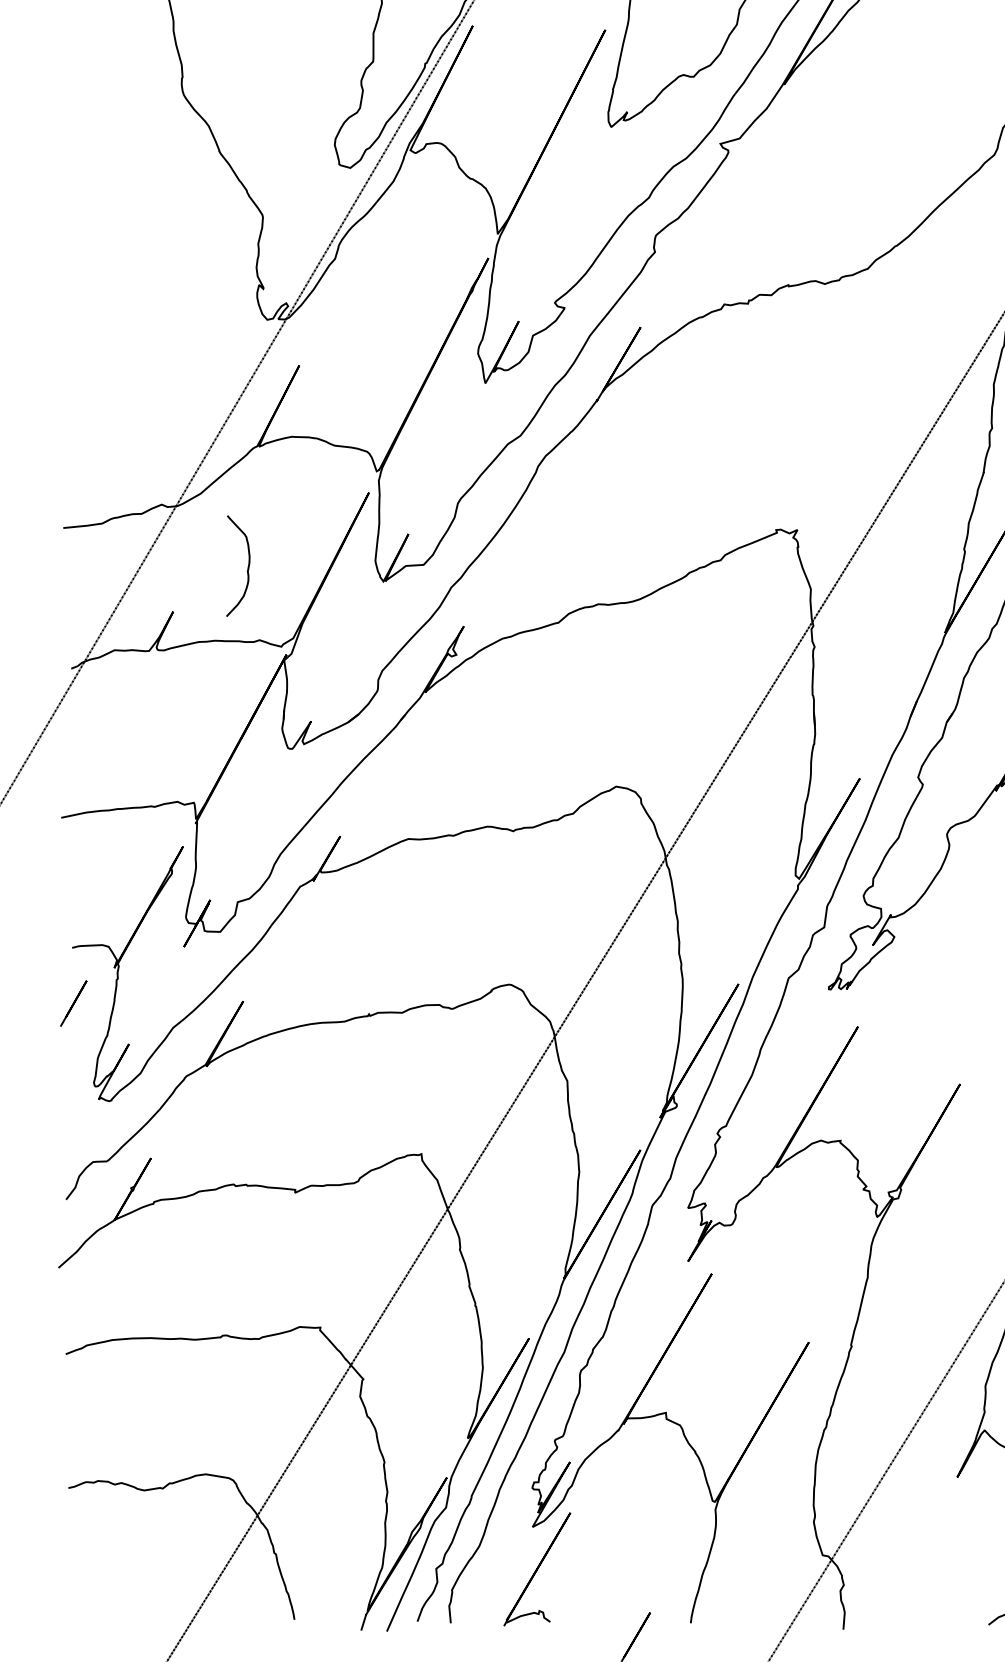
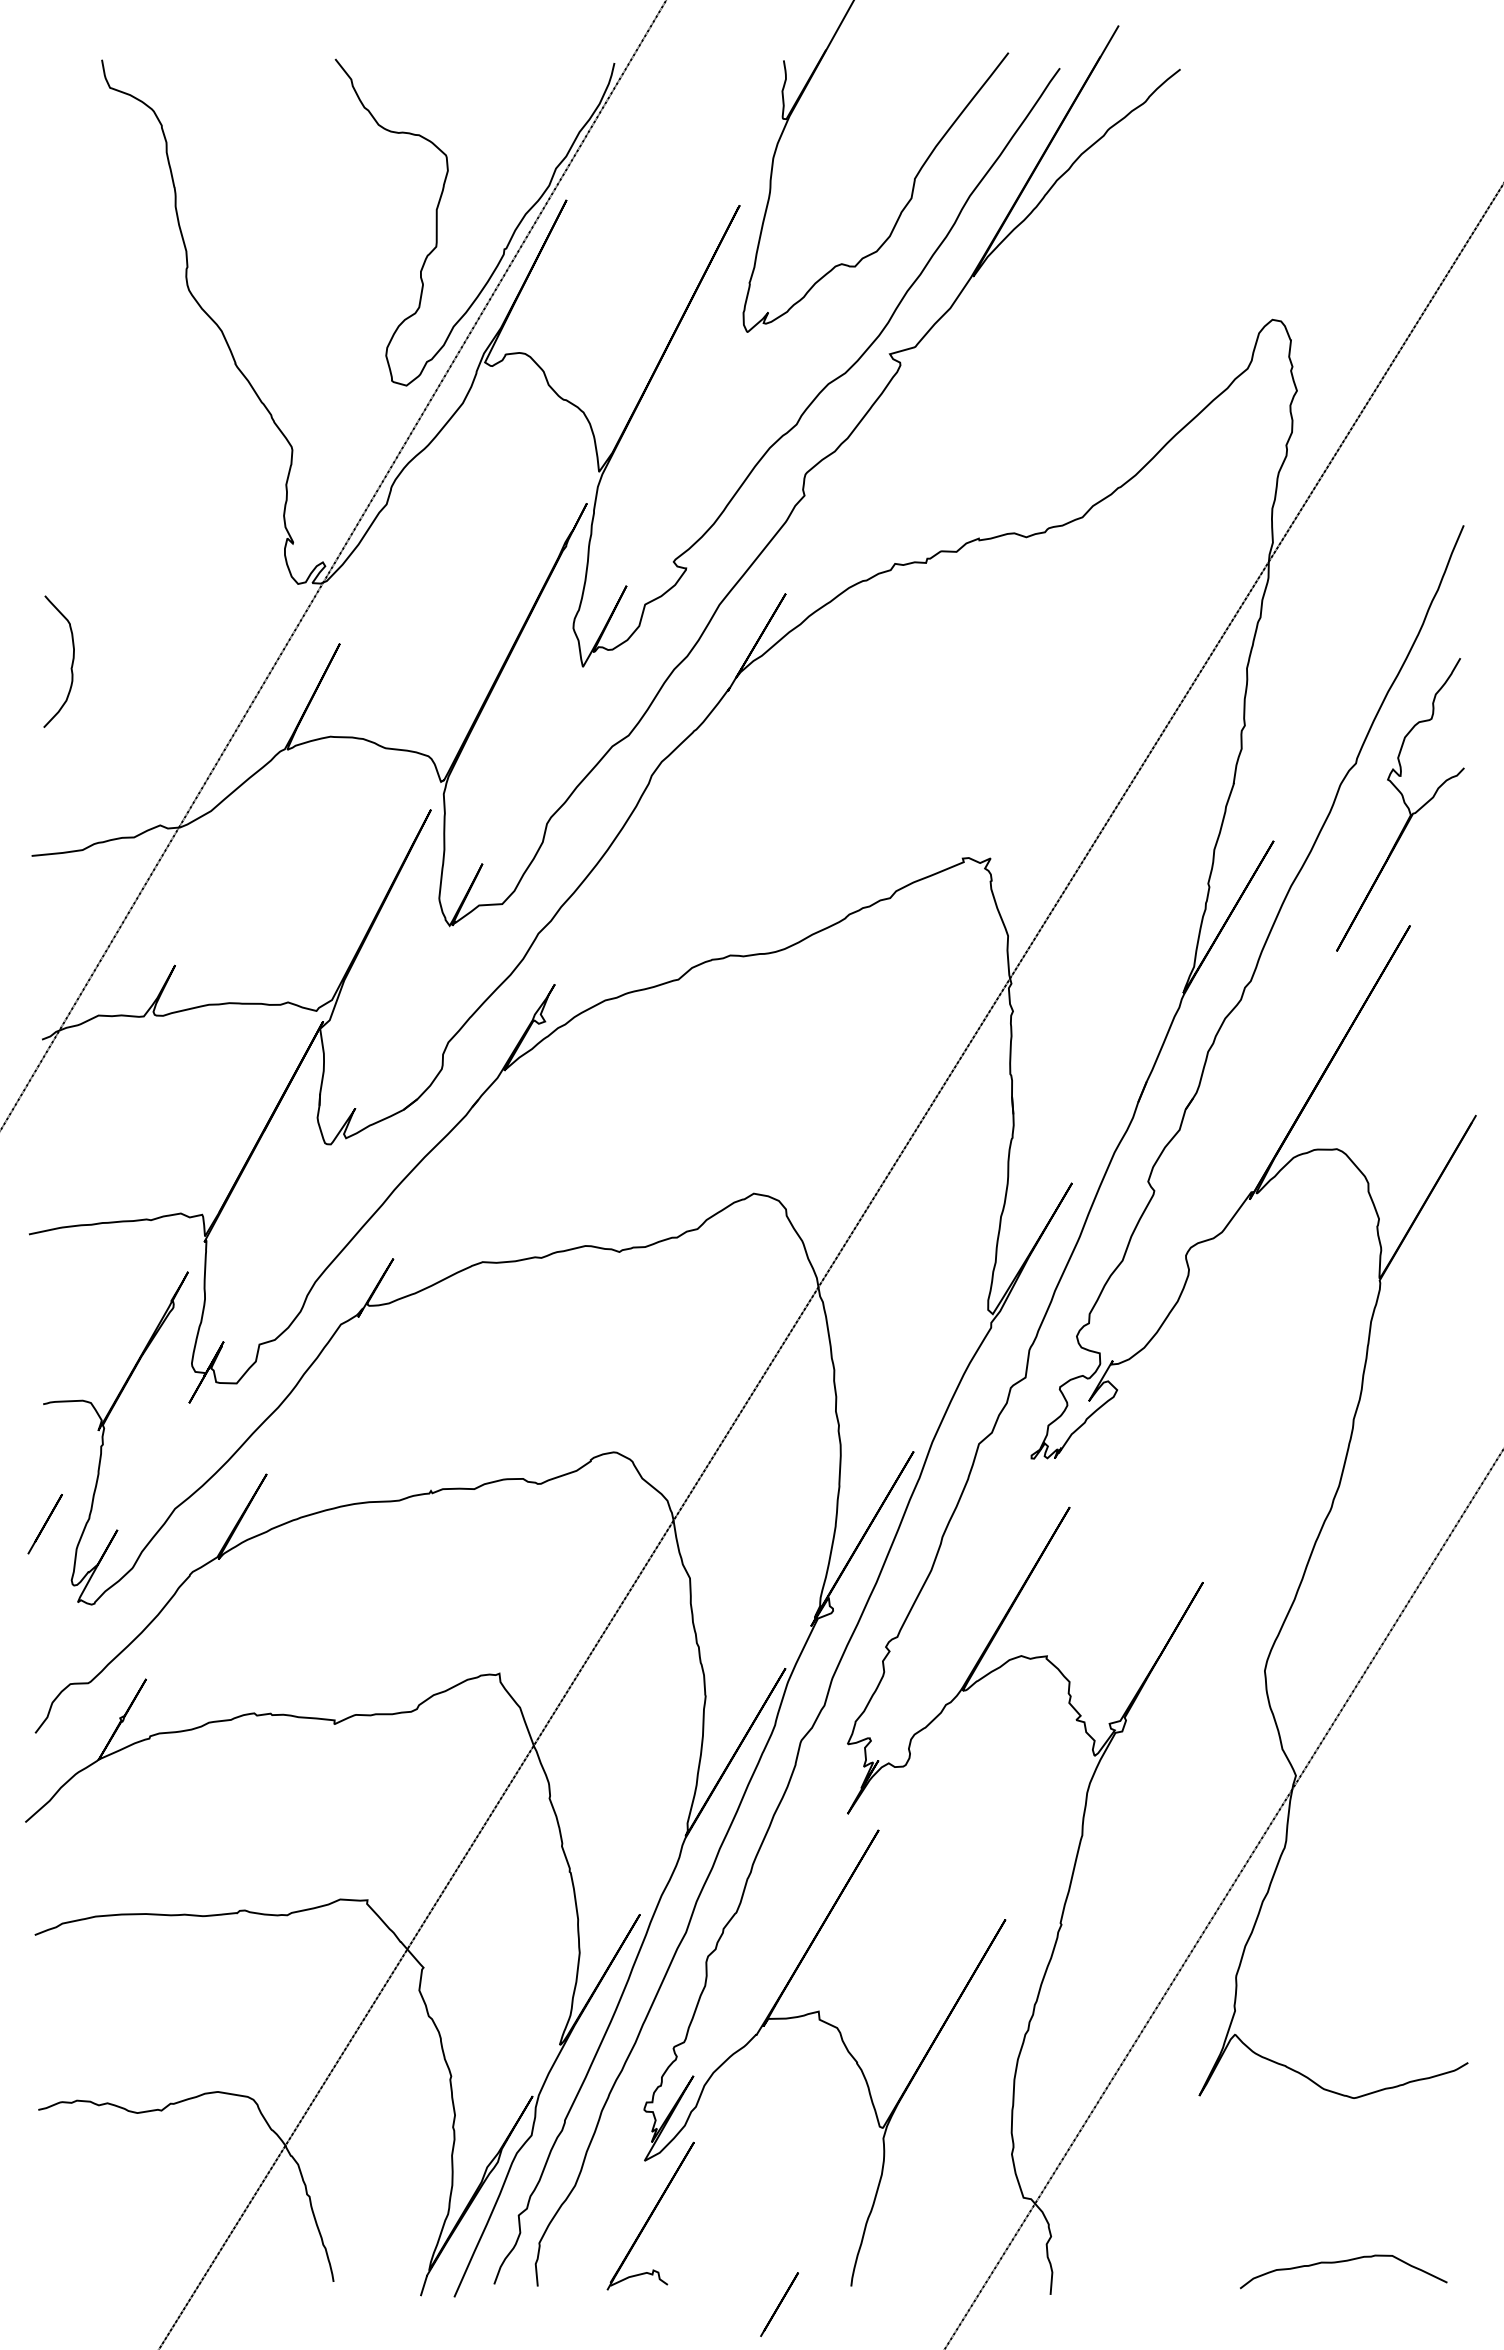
curve: (247, 567) -> (71, 663), moved
line: (73, 1003) -> (44, 1524), moved

